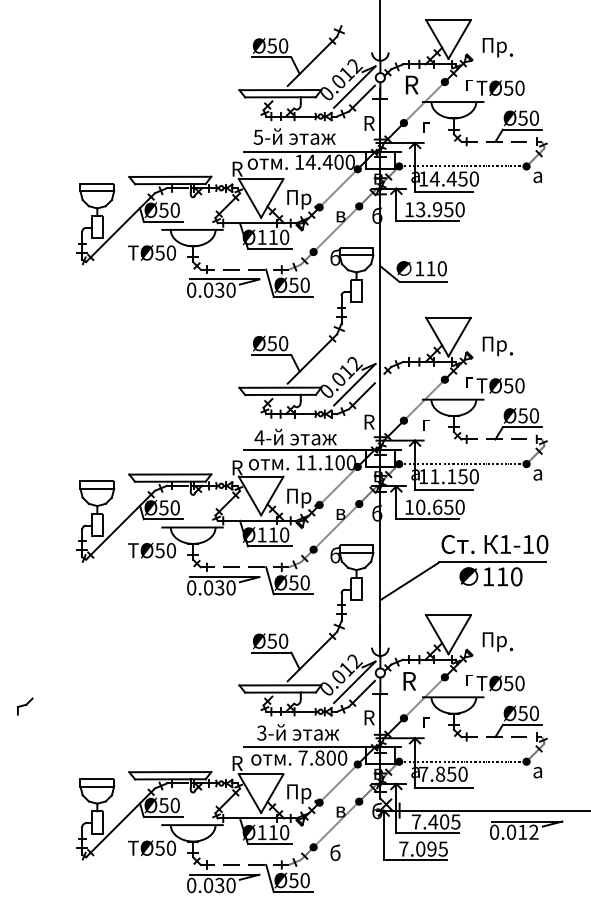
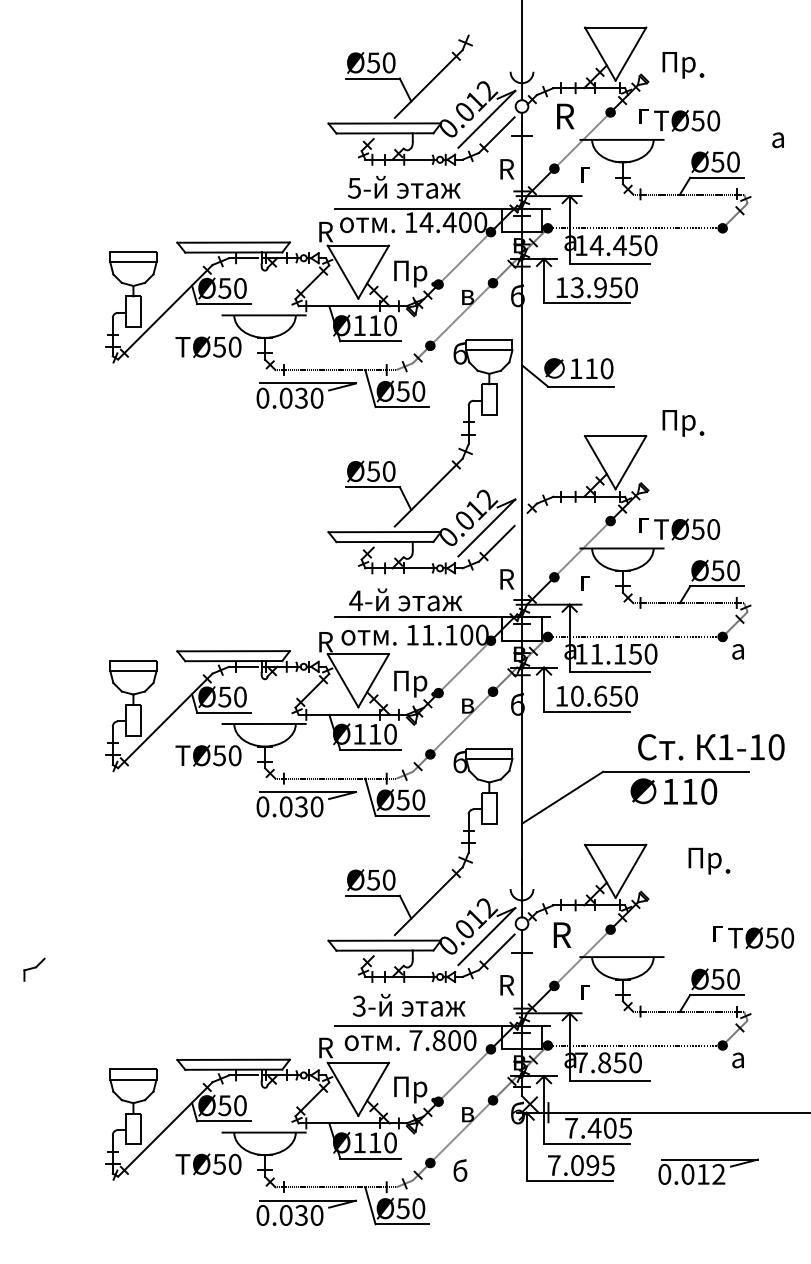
text: (537, 177) -> (777, 140), moved
text: (497, 346) -> (683, 423), moved
text: (495, 544) -> (711, 747), moved
text: (497, 641) -> (709, 860), moved
text: (495, 683) -> (753, 937), moved
part: (526, 830) -> (708, 1171), moved

